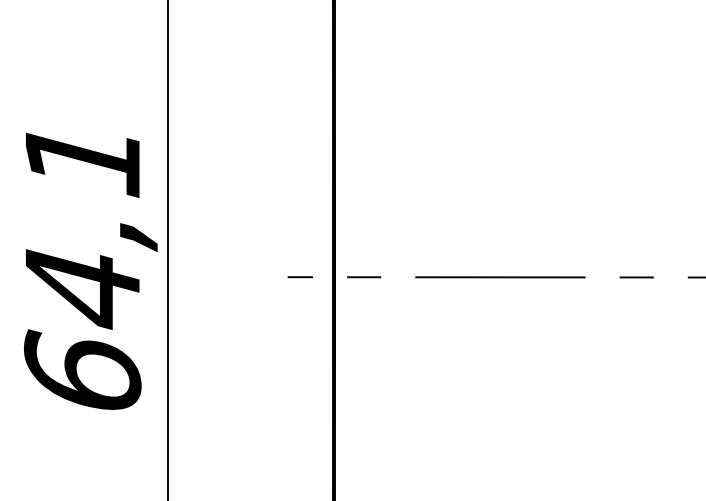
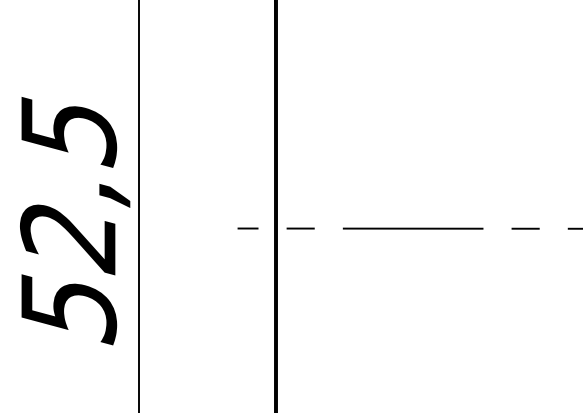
text: (82, 267) -> (68, 220), 64,1 -> 52,5

